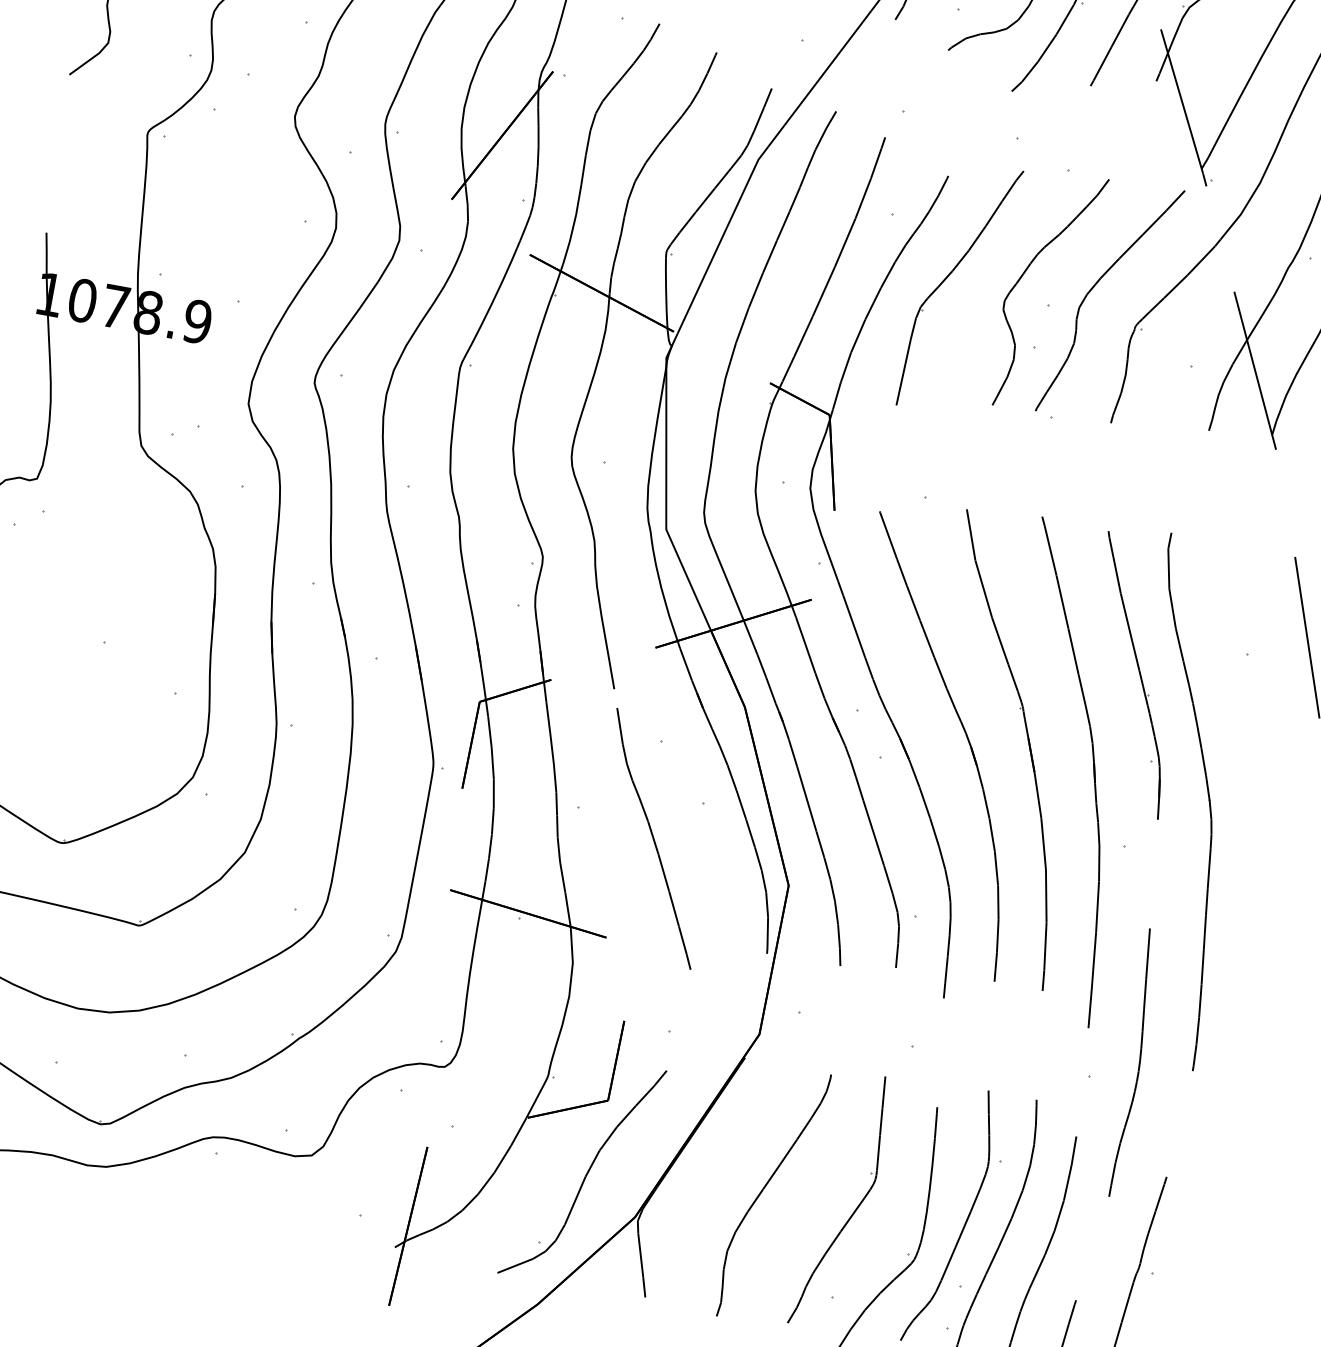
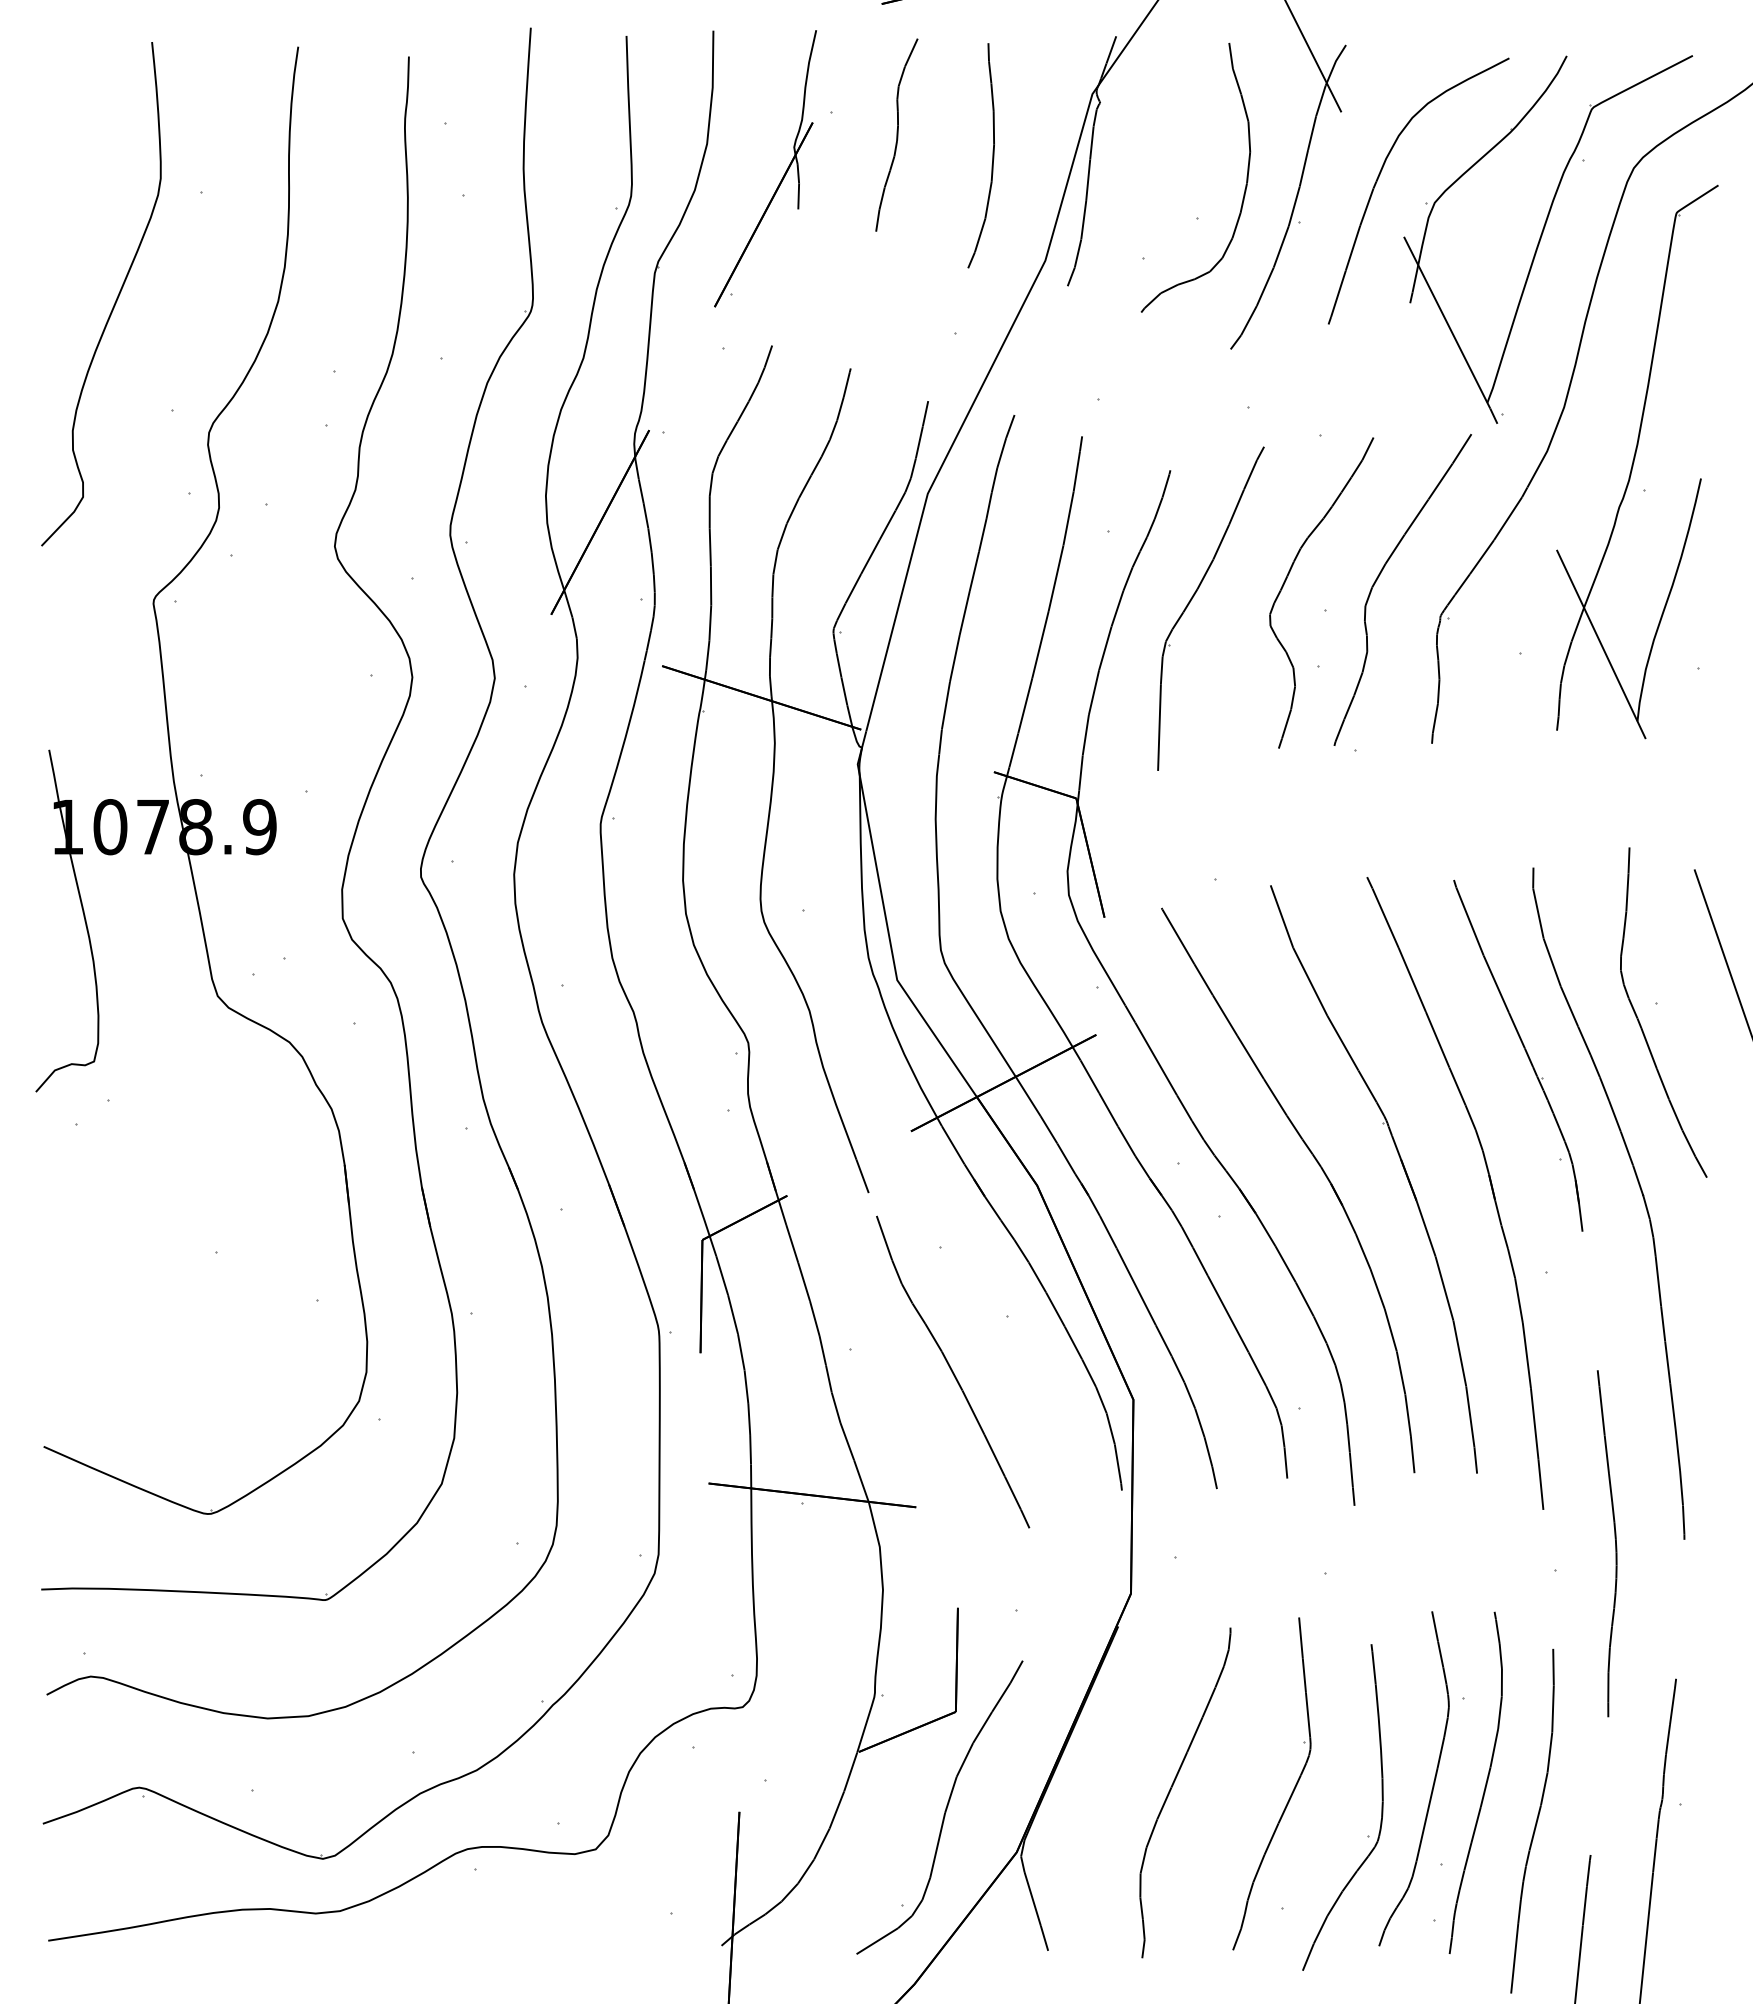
curve: (1231, 667) -> (1640, 1022), added

